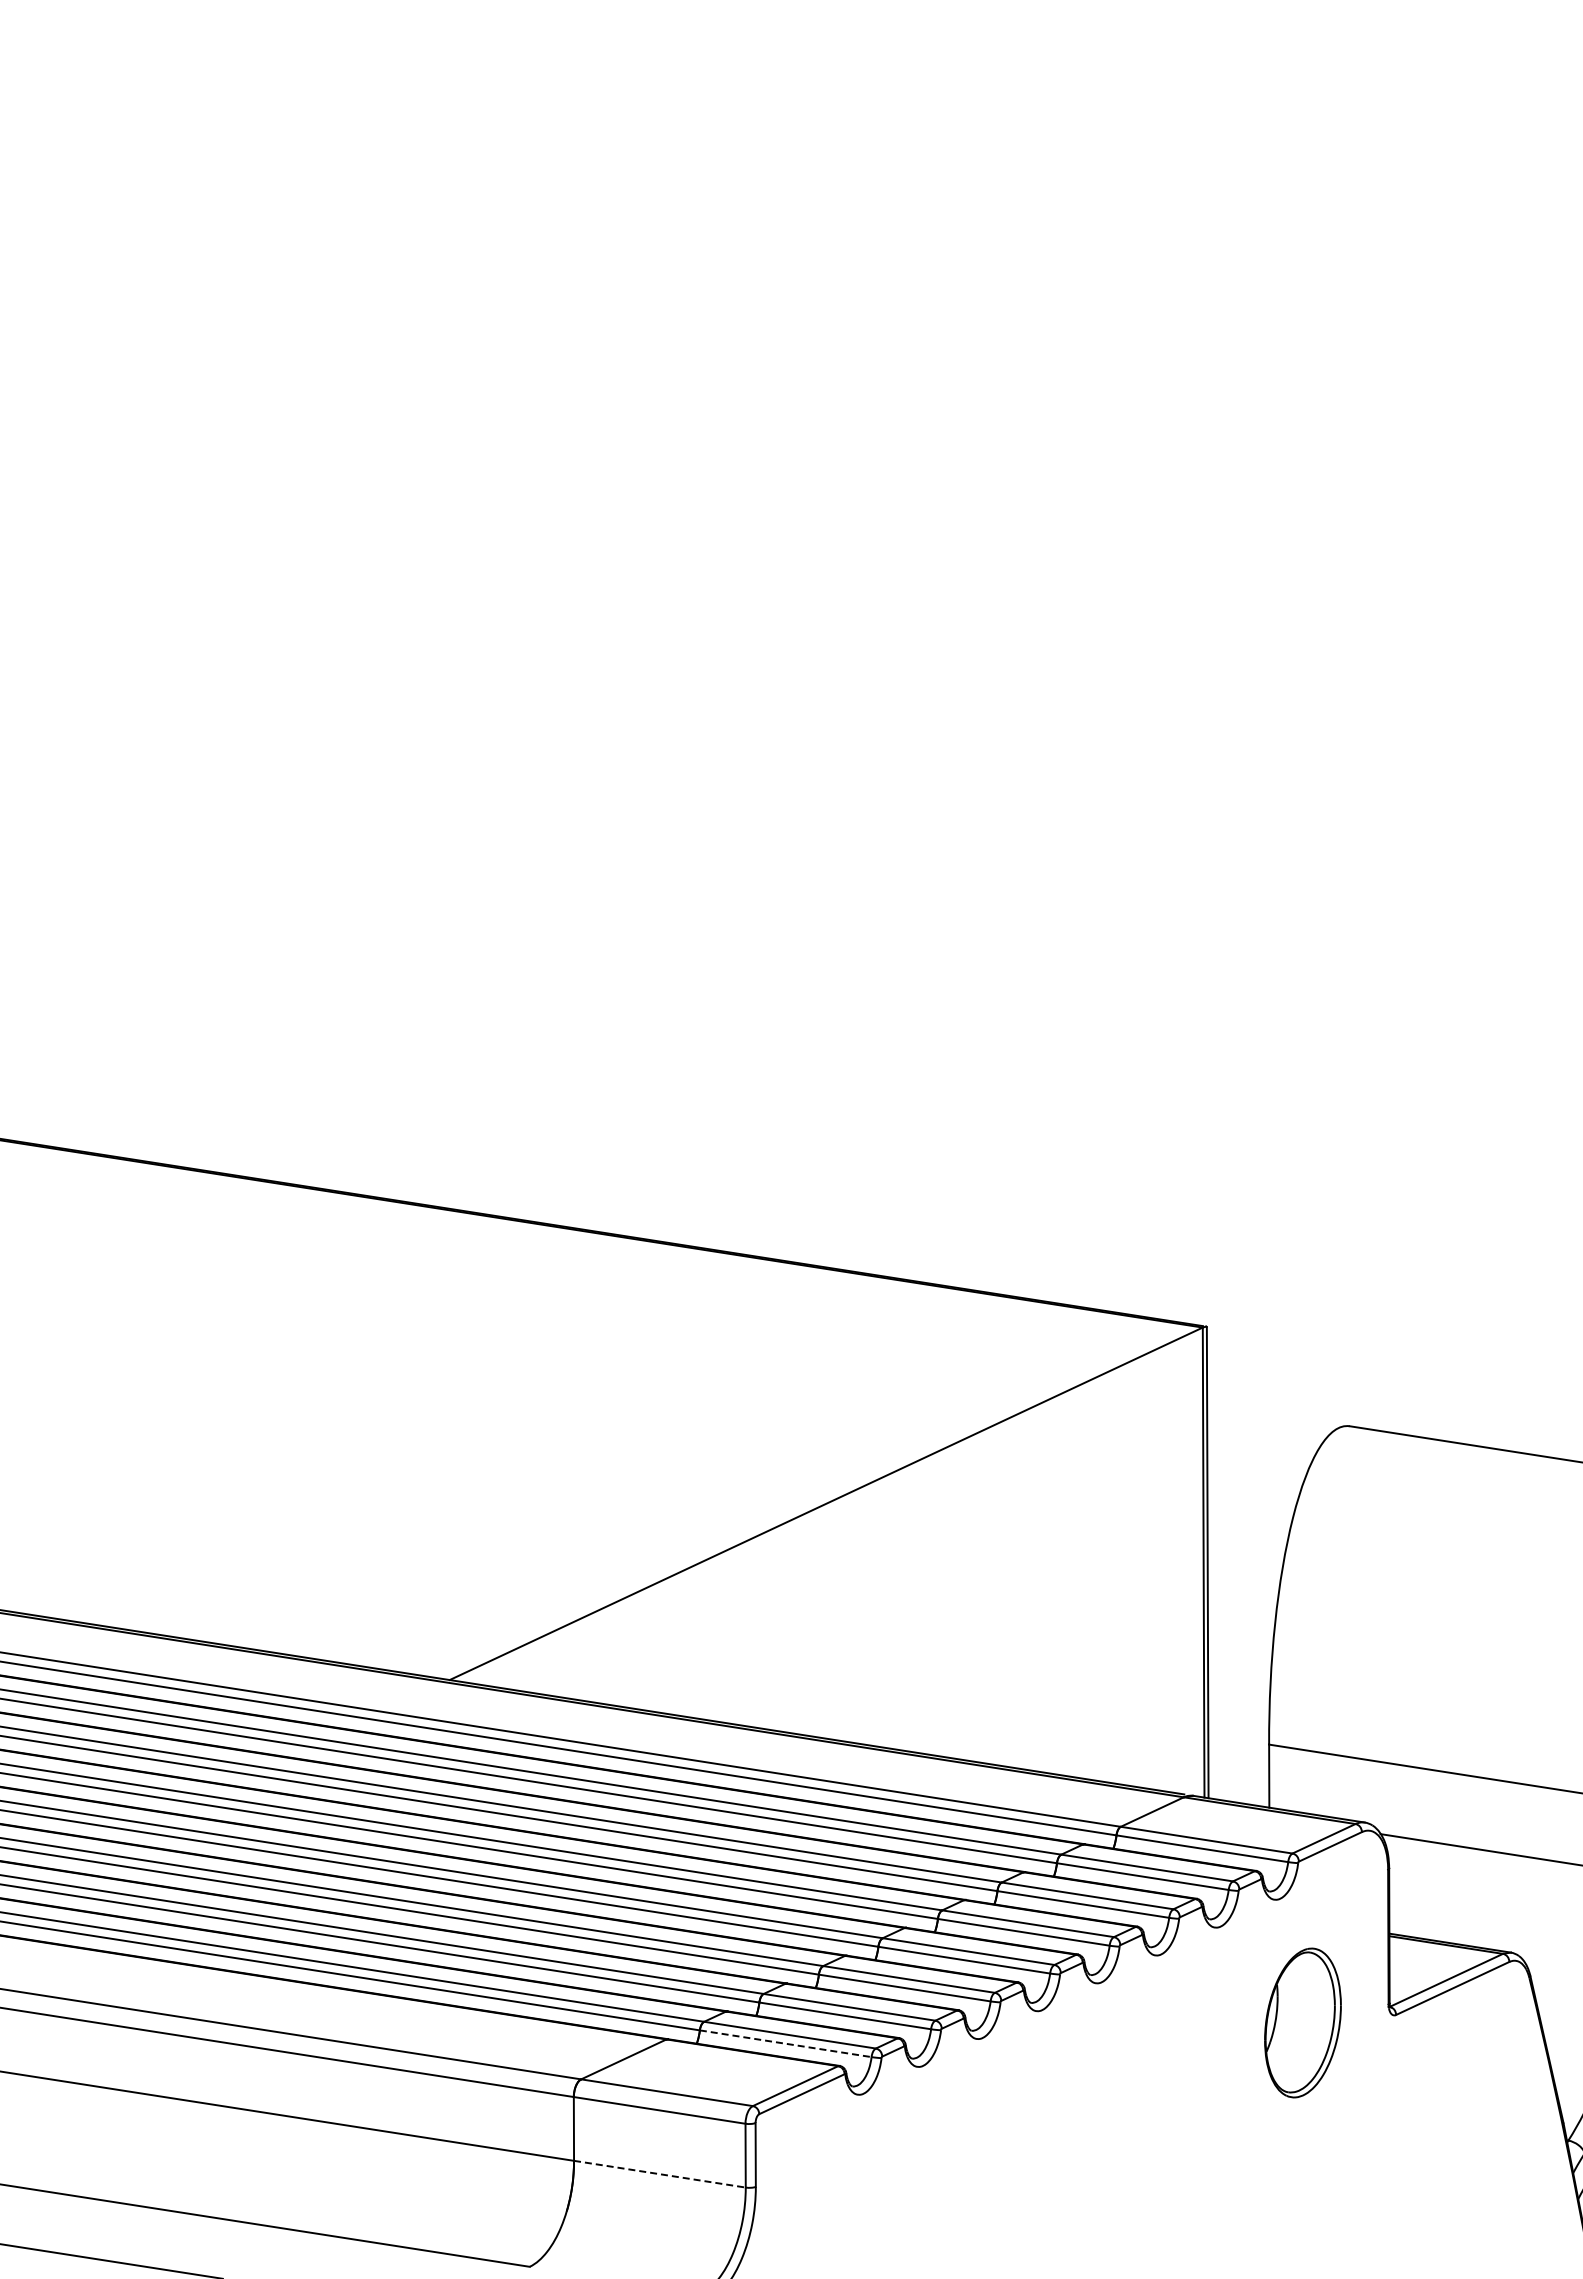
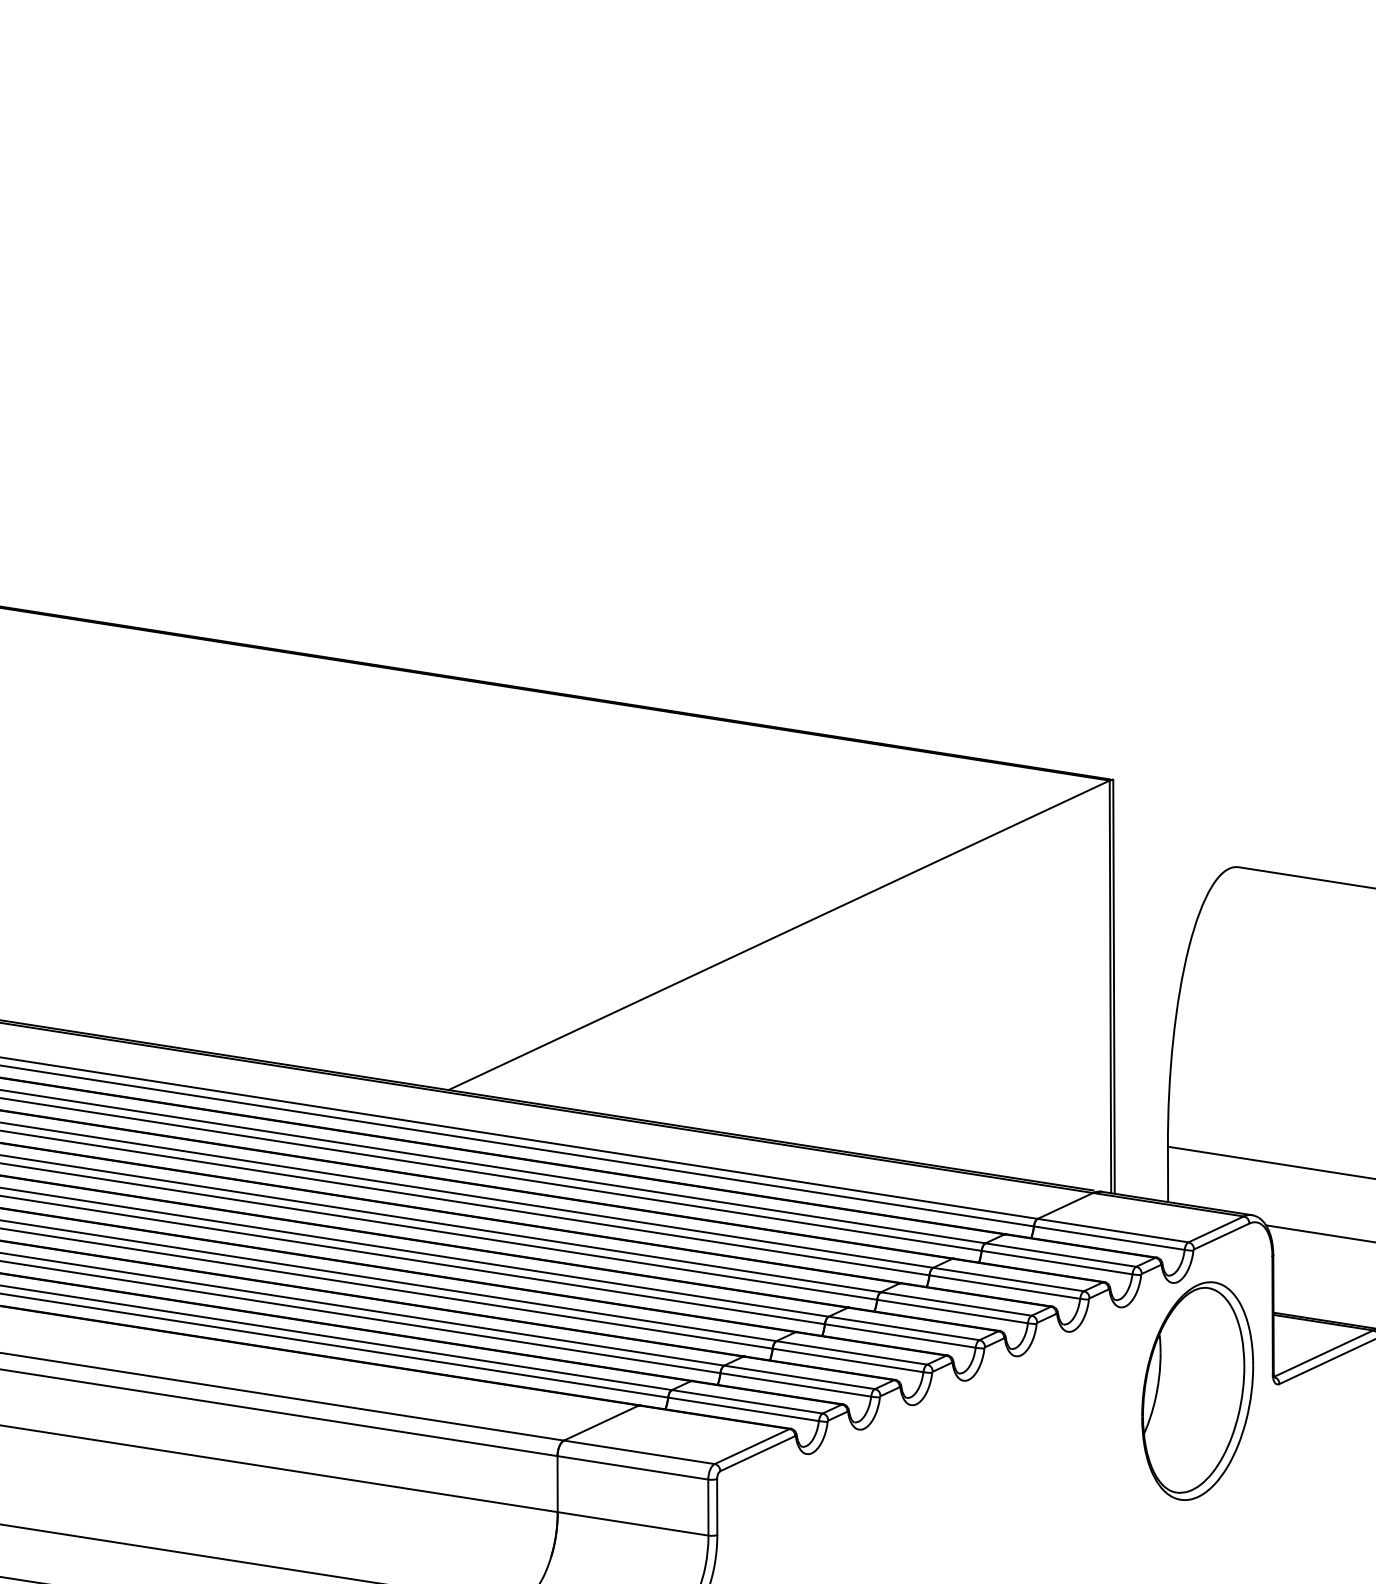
part: (1302, 2022) -> (1197, 1390), size x1.67
line: (785, 2043) -> (743, 1409), dashed -> solid
line: (659, 2174) -> (632, 1524), dashed -> solid

